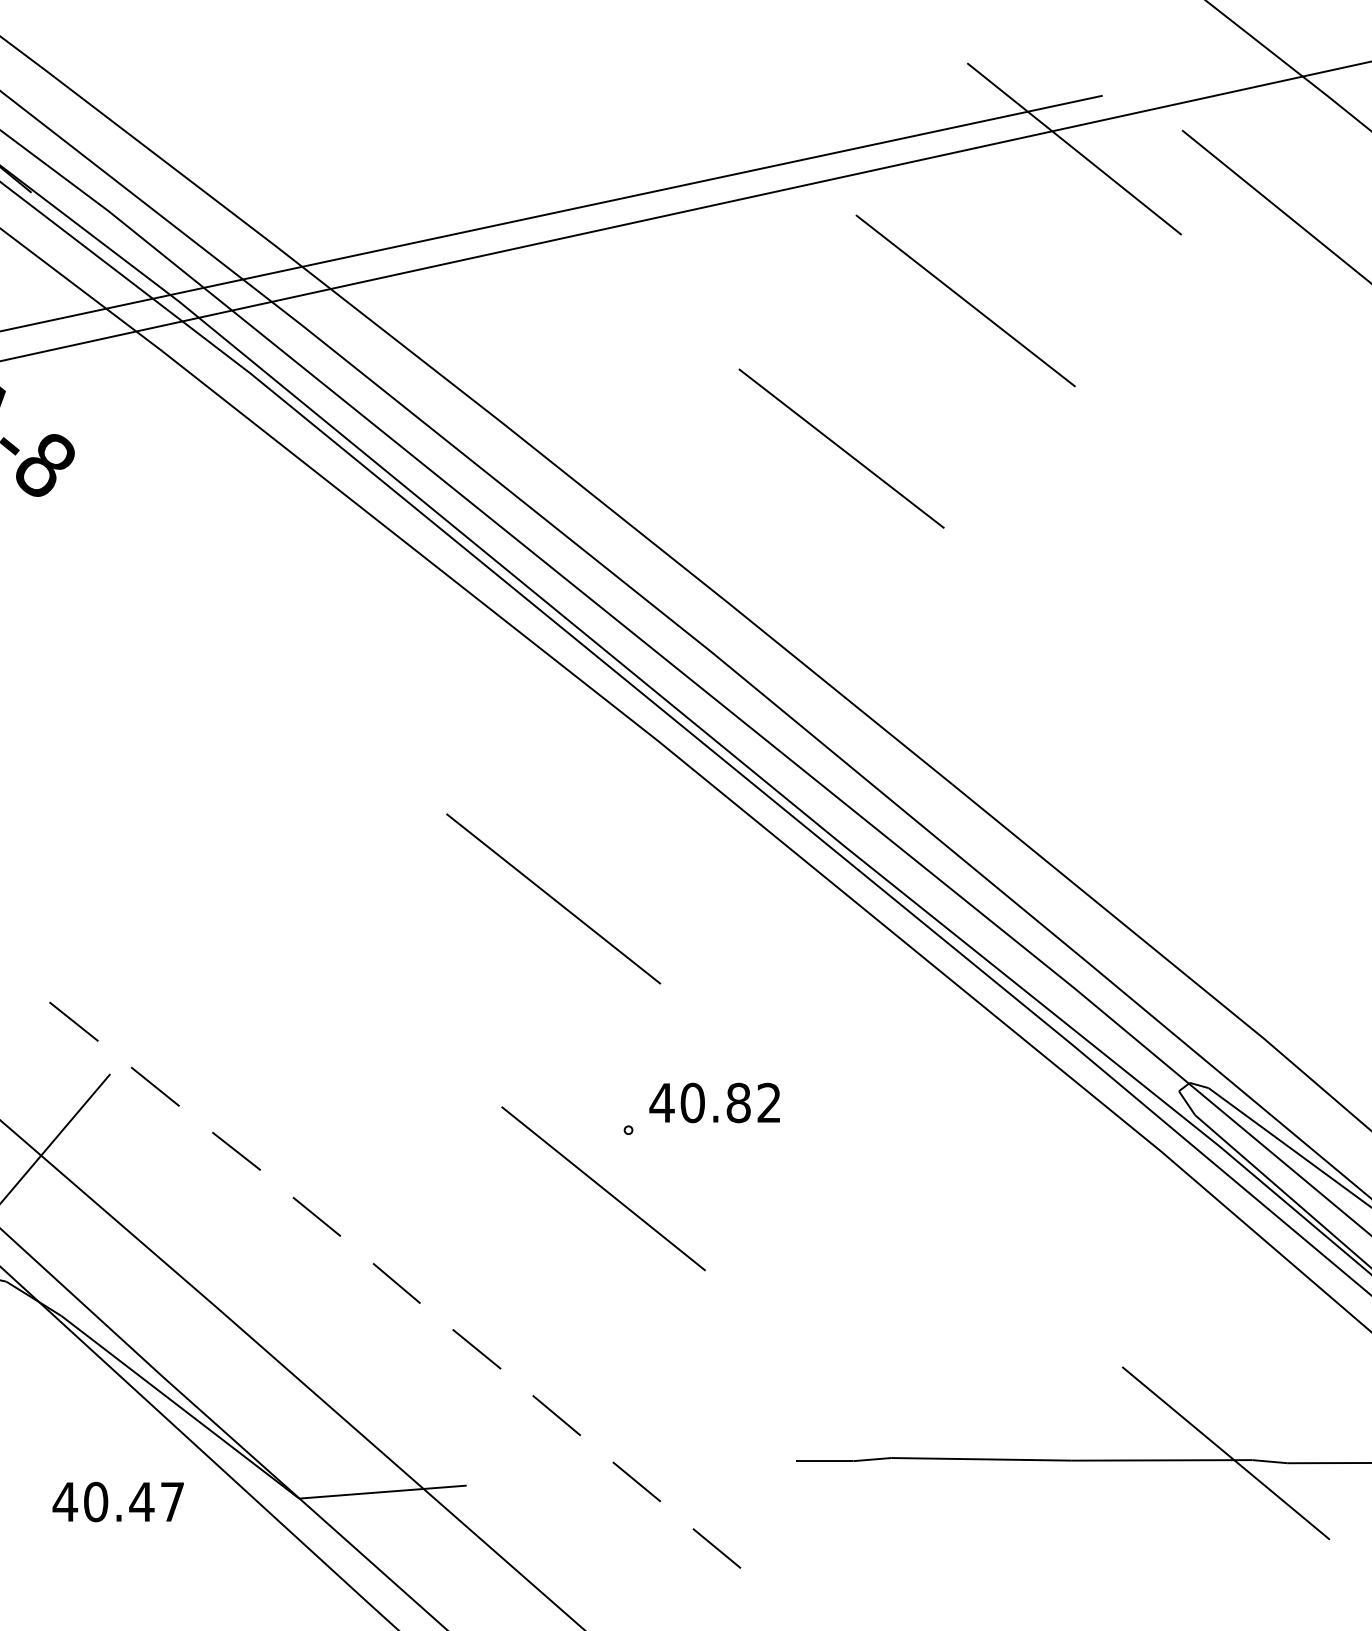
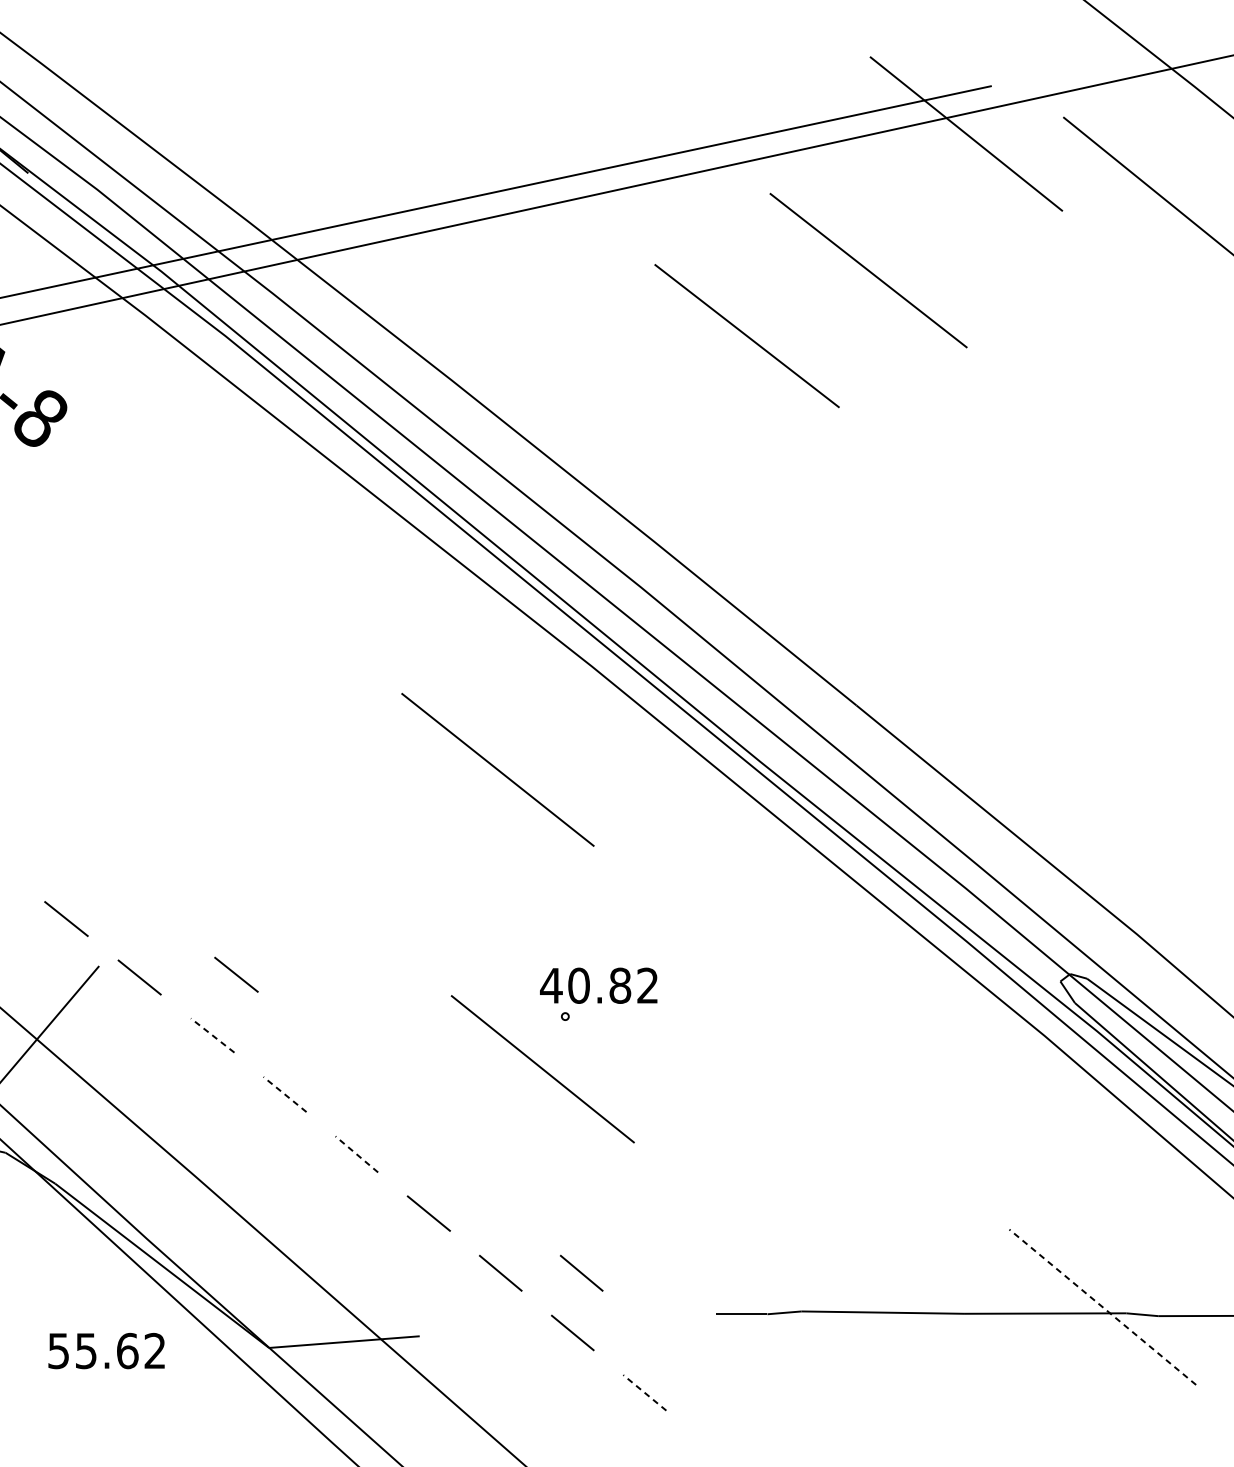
line: (841, 448) -> (746, 335), moved
line: (553, 898) -> (497, 769), moved
line: (262, 1083) -> (236, 974), added
text: (714, 1102) -> (598, 985), moved
line: (236, 1151) -> (212, 1035), solid -> dashed
line: (316, 1216) -> (284, 1094), solid -> dashed
line: (396, 1283) -> (356, 1154), solid -> dashed
line: (646, 1415) -> (581, 1273), added
line: (1225, 1453) -> (1102, 1307), solid -> dashed
text: (117, 1501) -> (105, 1350), 40.47 -> 55.62
line: (716, 1548) -> (644, 1392), solid -> dashed

